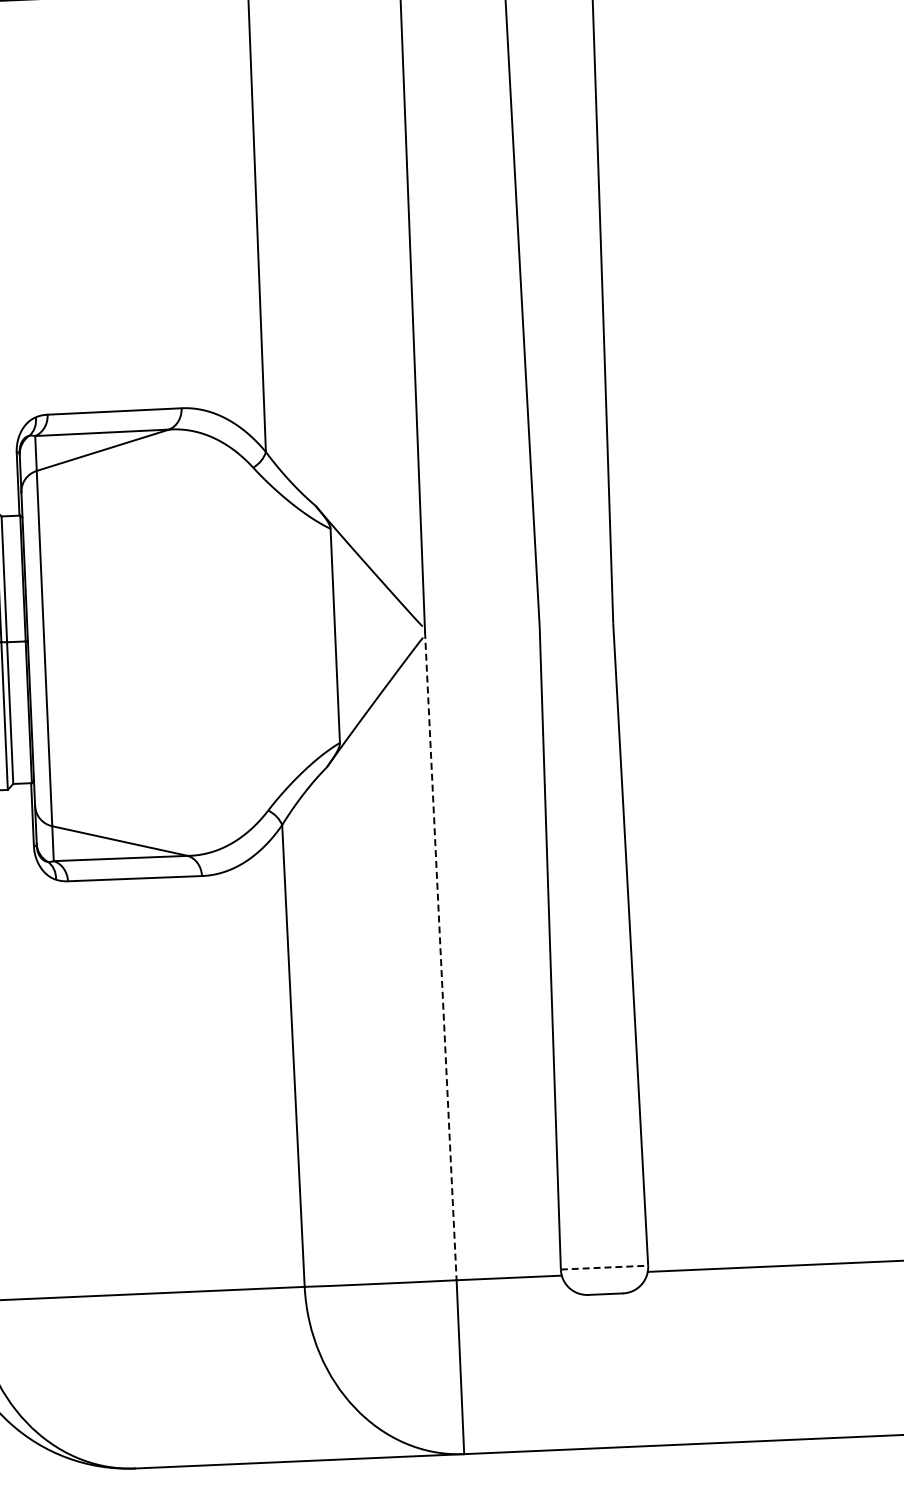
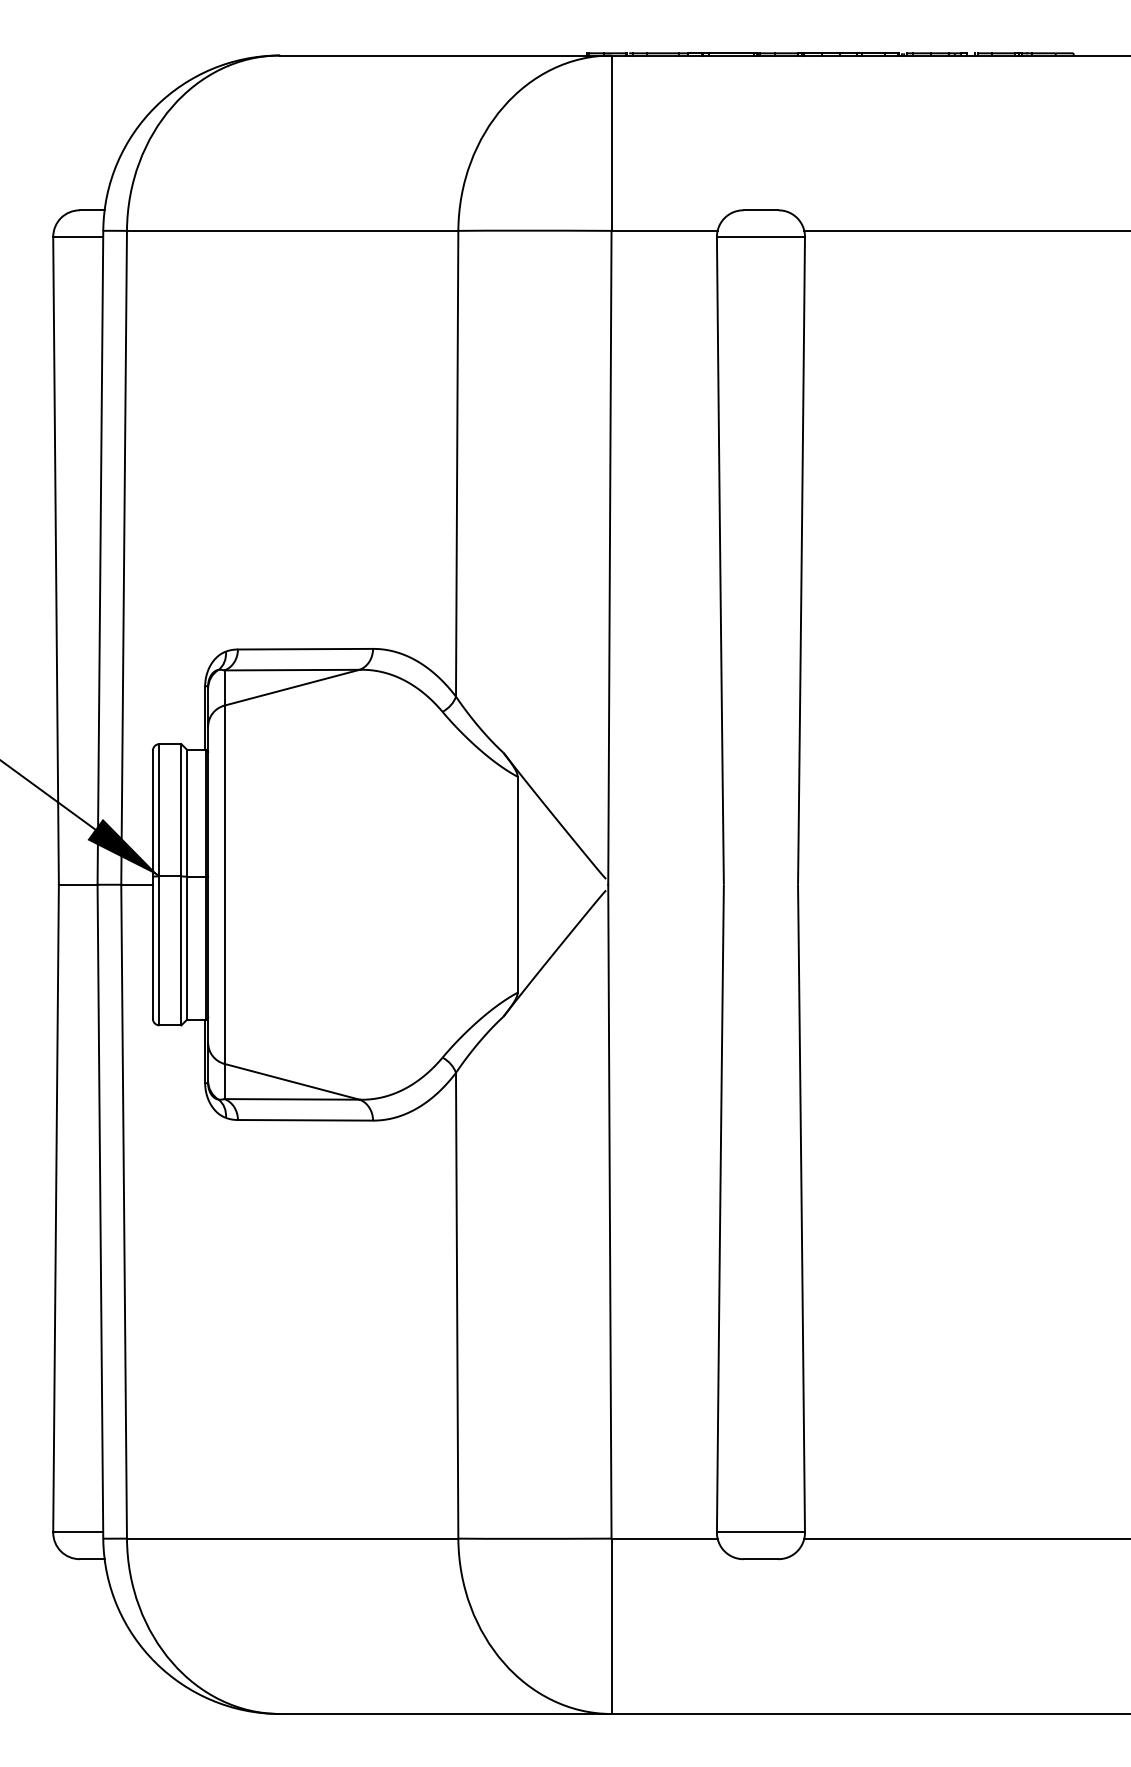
line: (440, 955) -> (609, 1211), dashed -> solid
line: (605, 1267) -> (761, 1532), dashed -> solid

